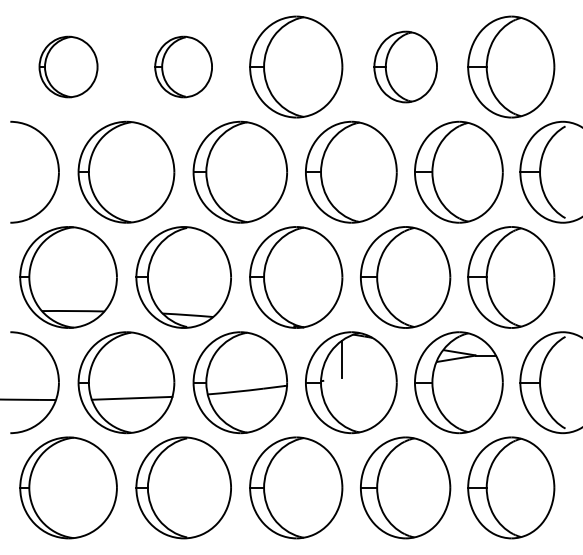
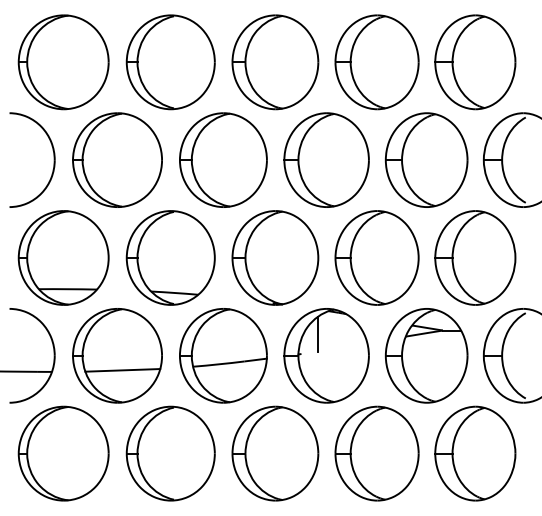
part: (68, 66) -> (63, 61), size x1.67
part: (183, 66) -> (170, 61), size x1.67
part: (405, 66) -> (377, 61), size x1.43

